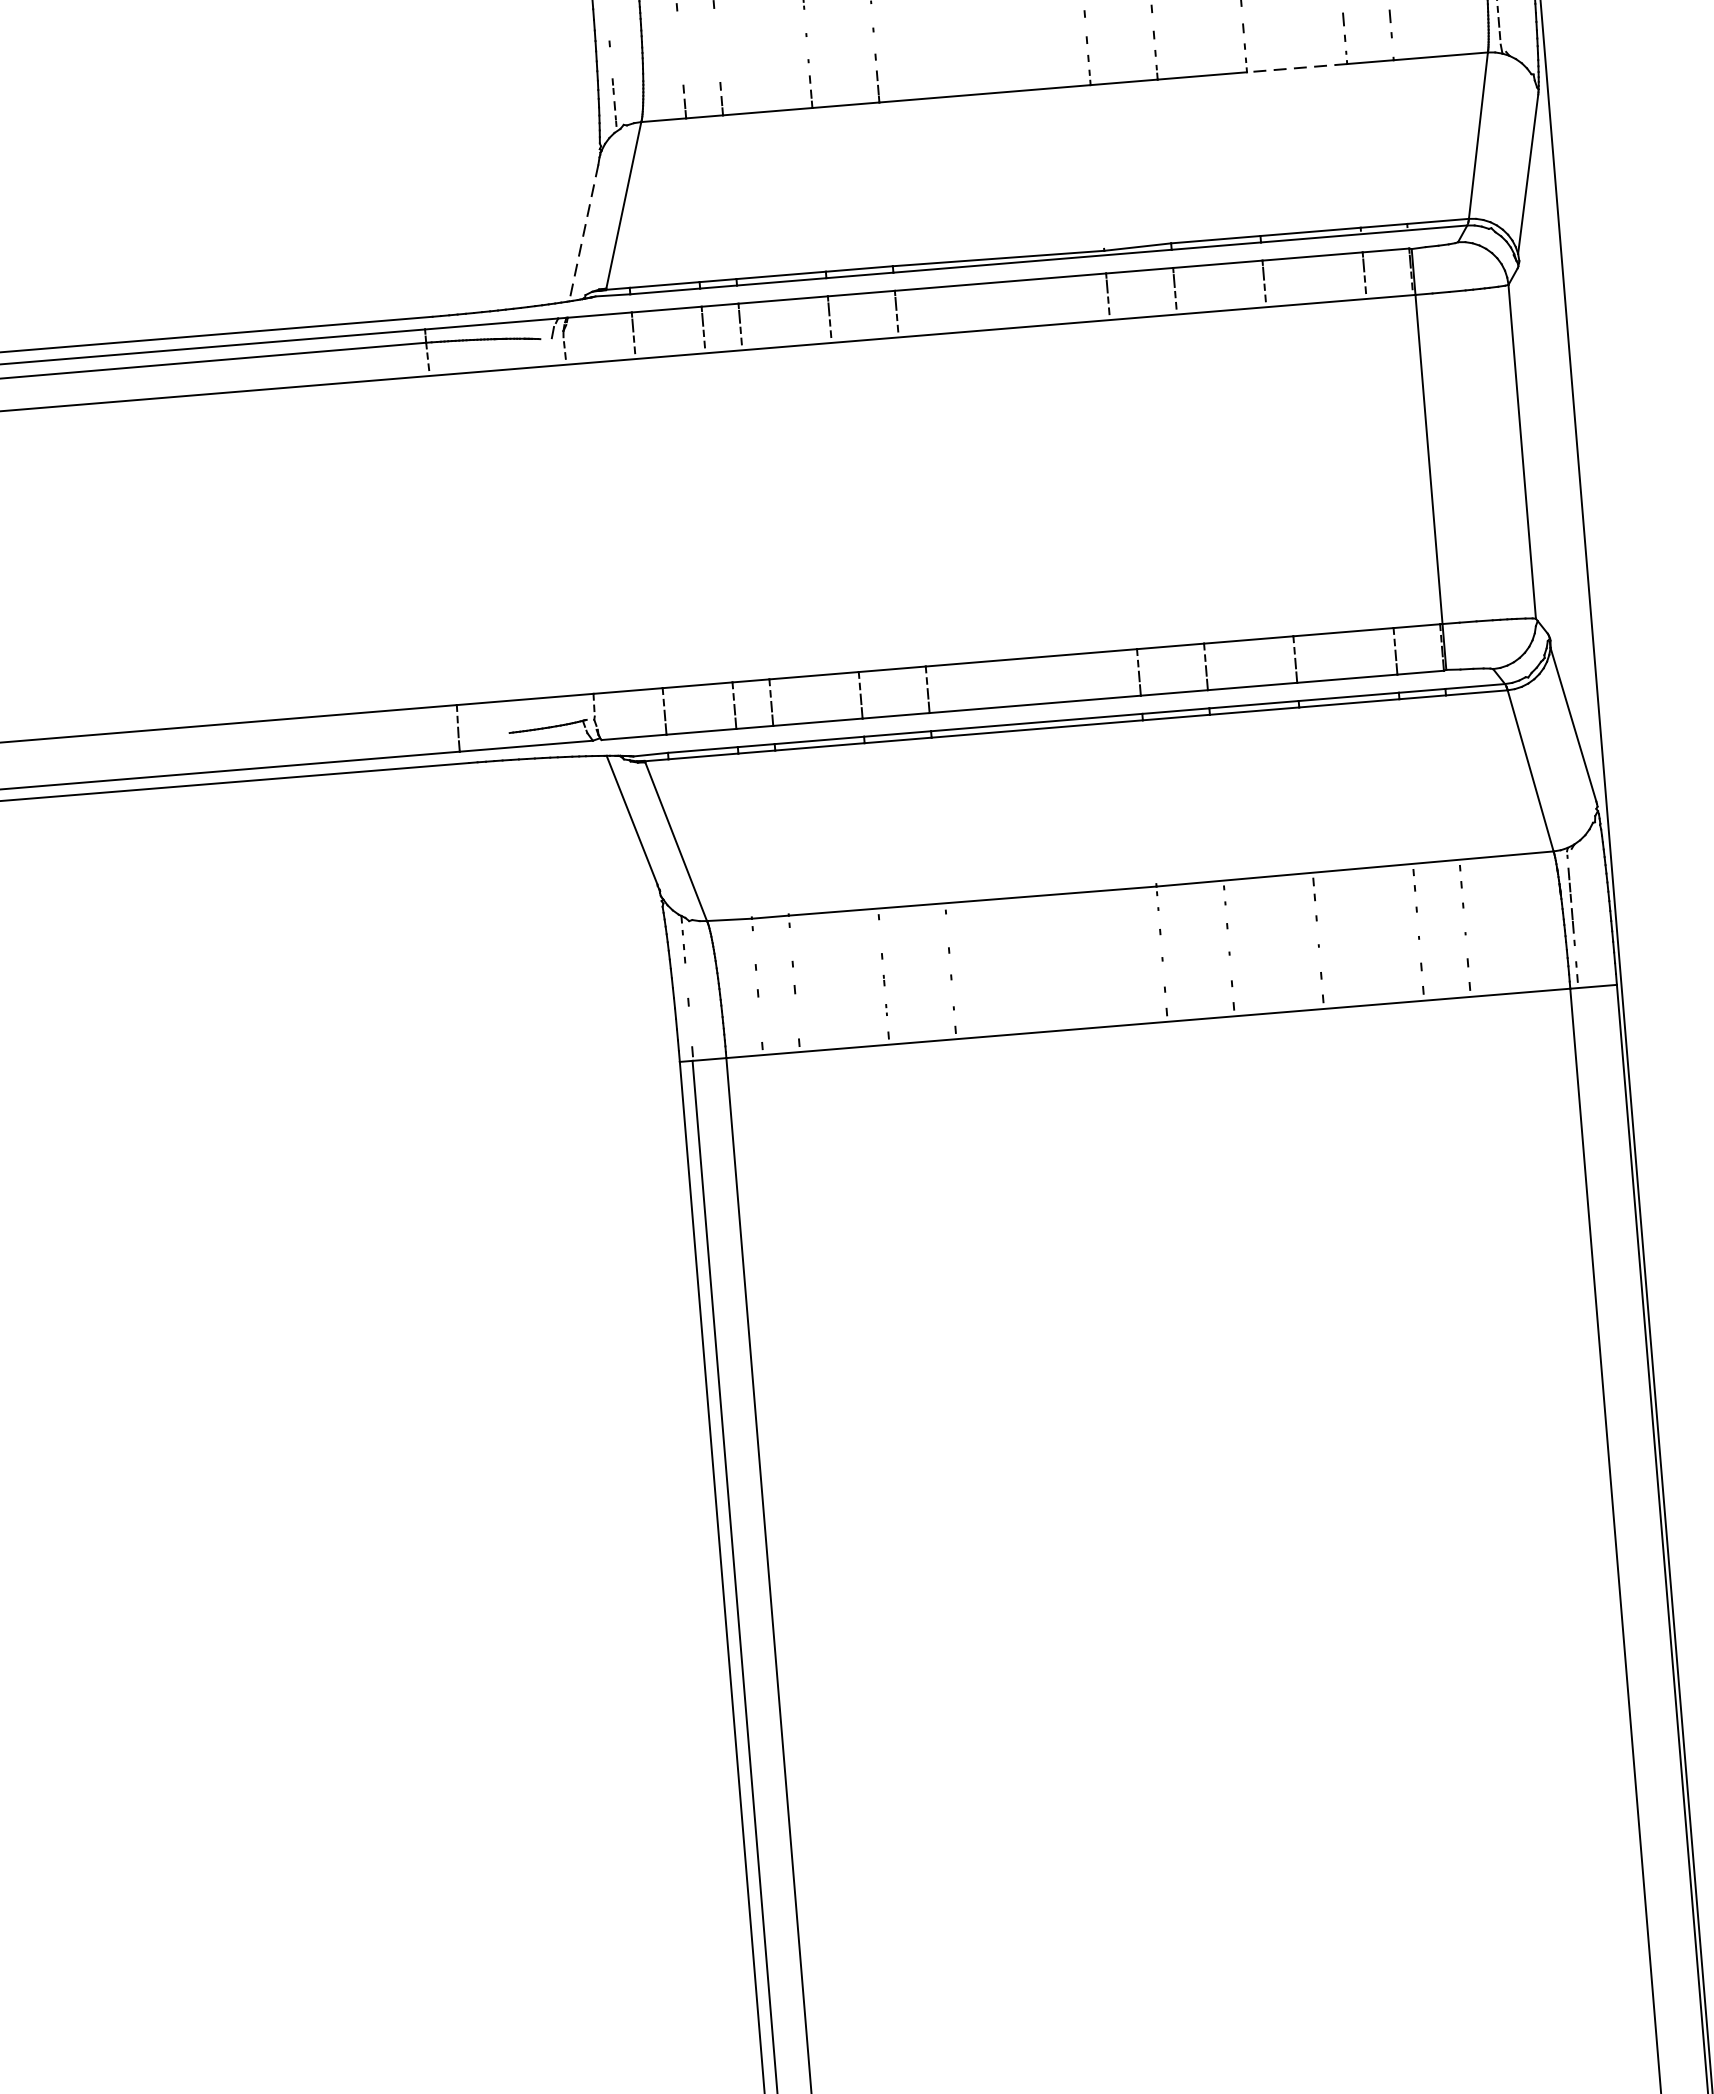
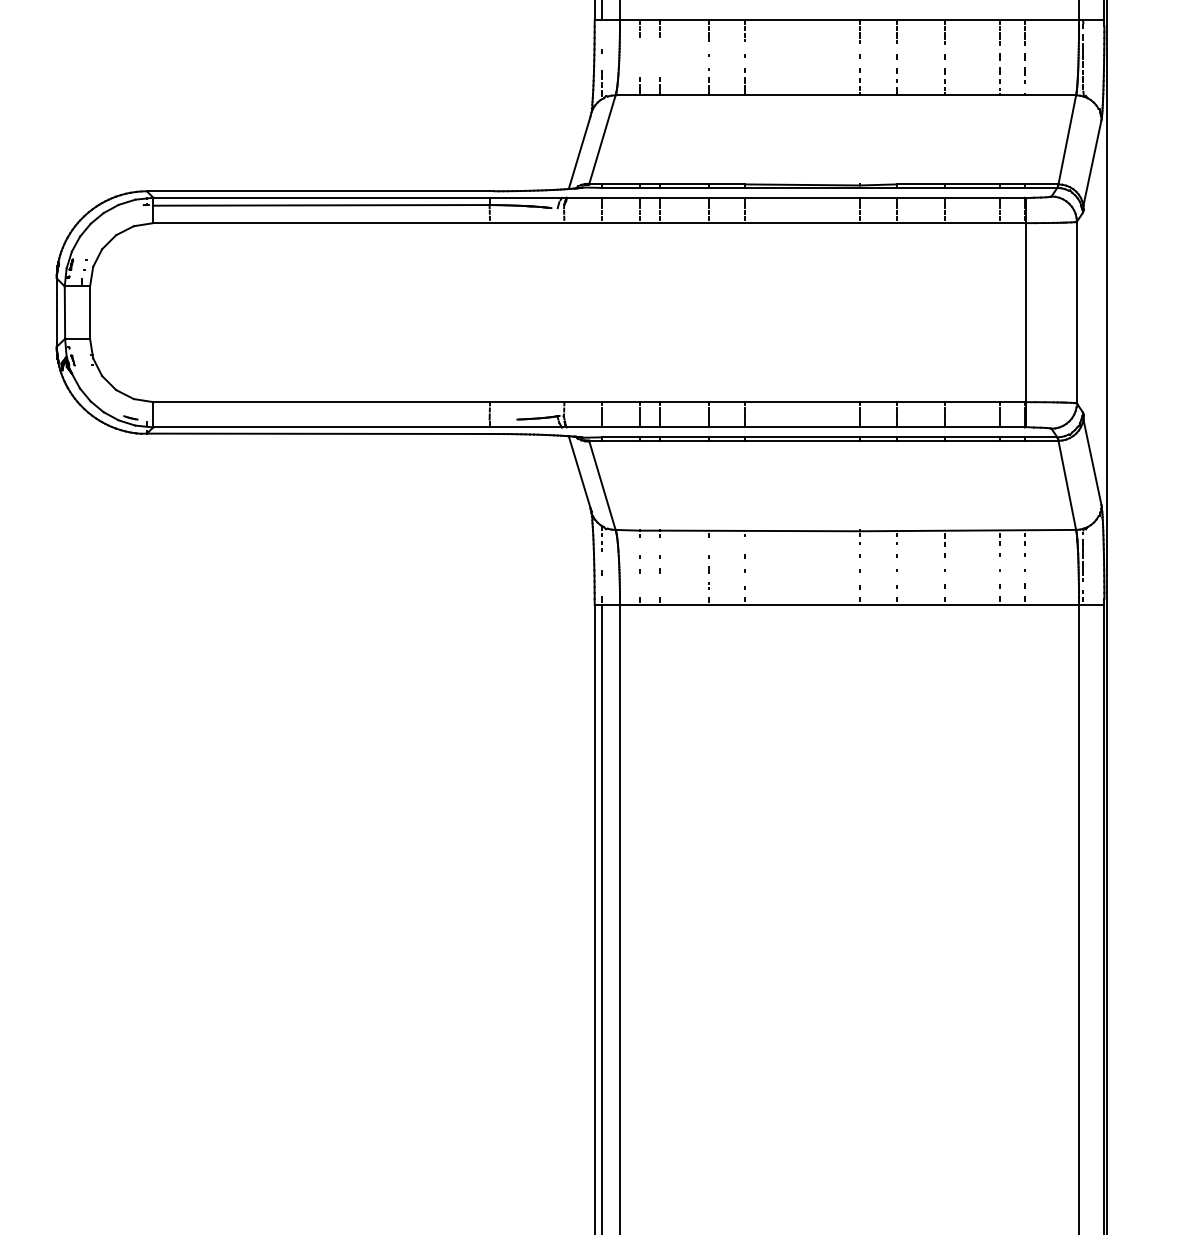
line: (1295, 68) -> (971, 95), dashed -> solid
line: (583, 232) -> (579, 152), dashed -> solid

